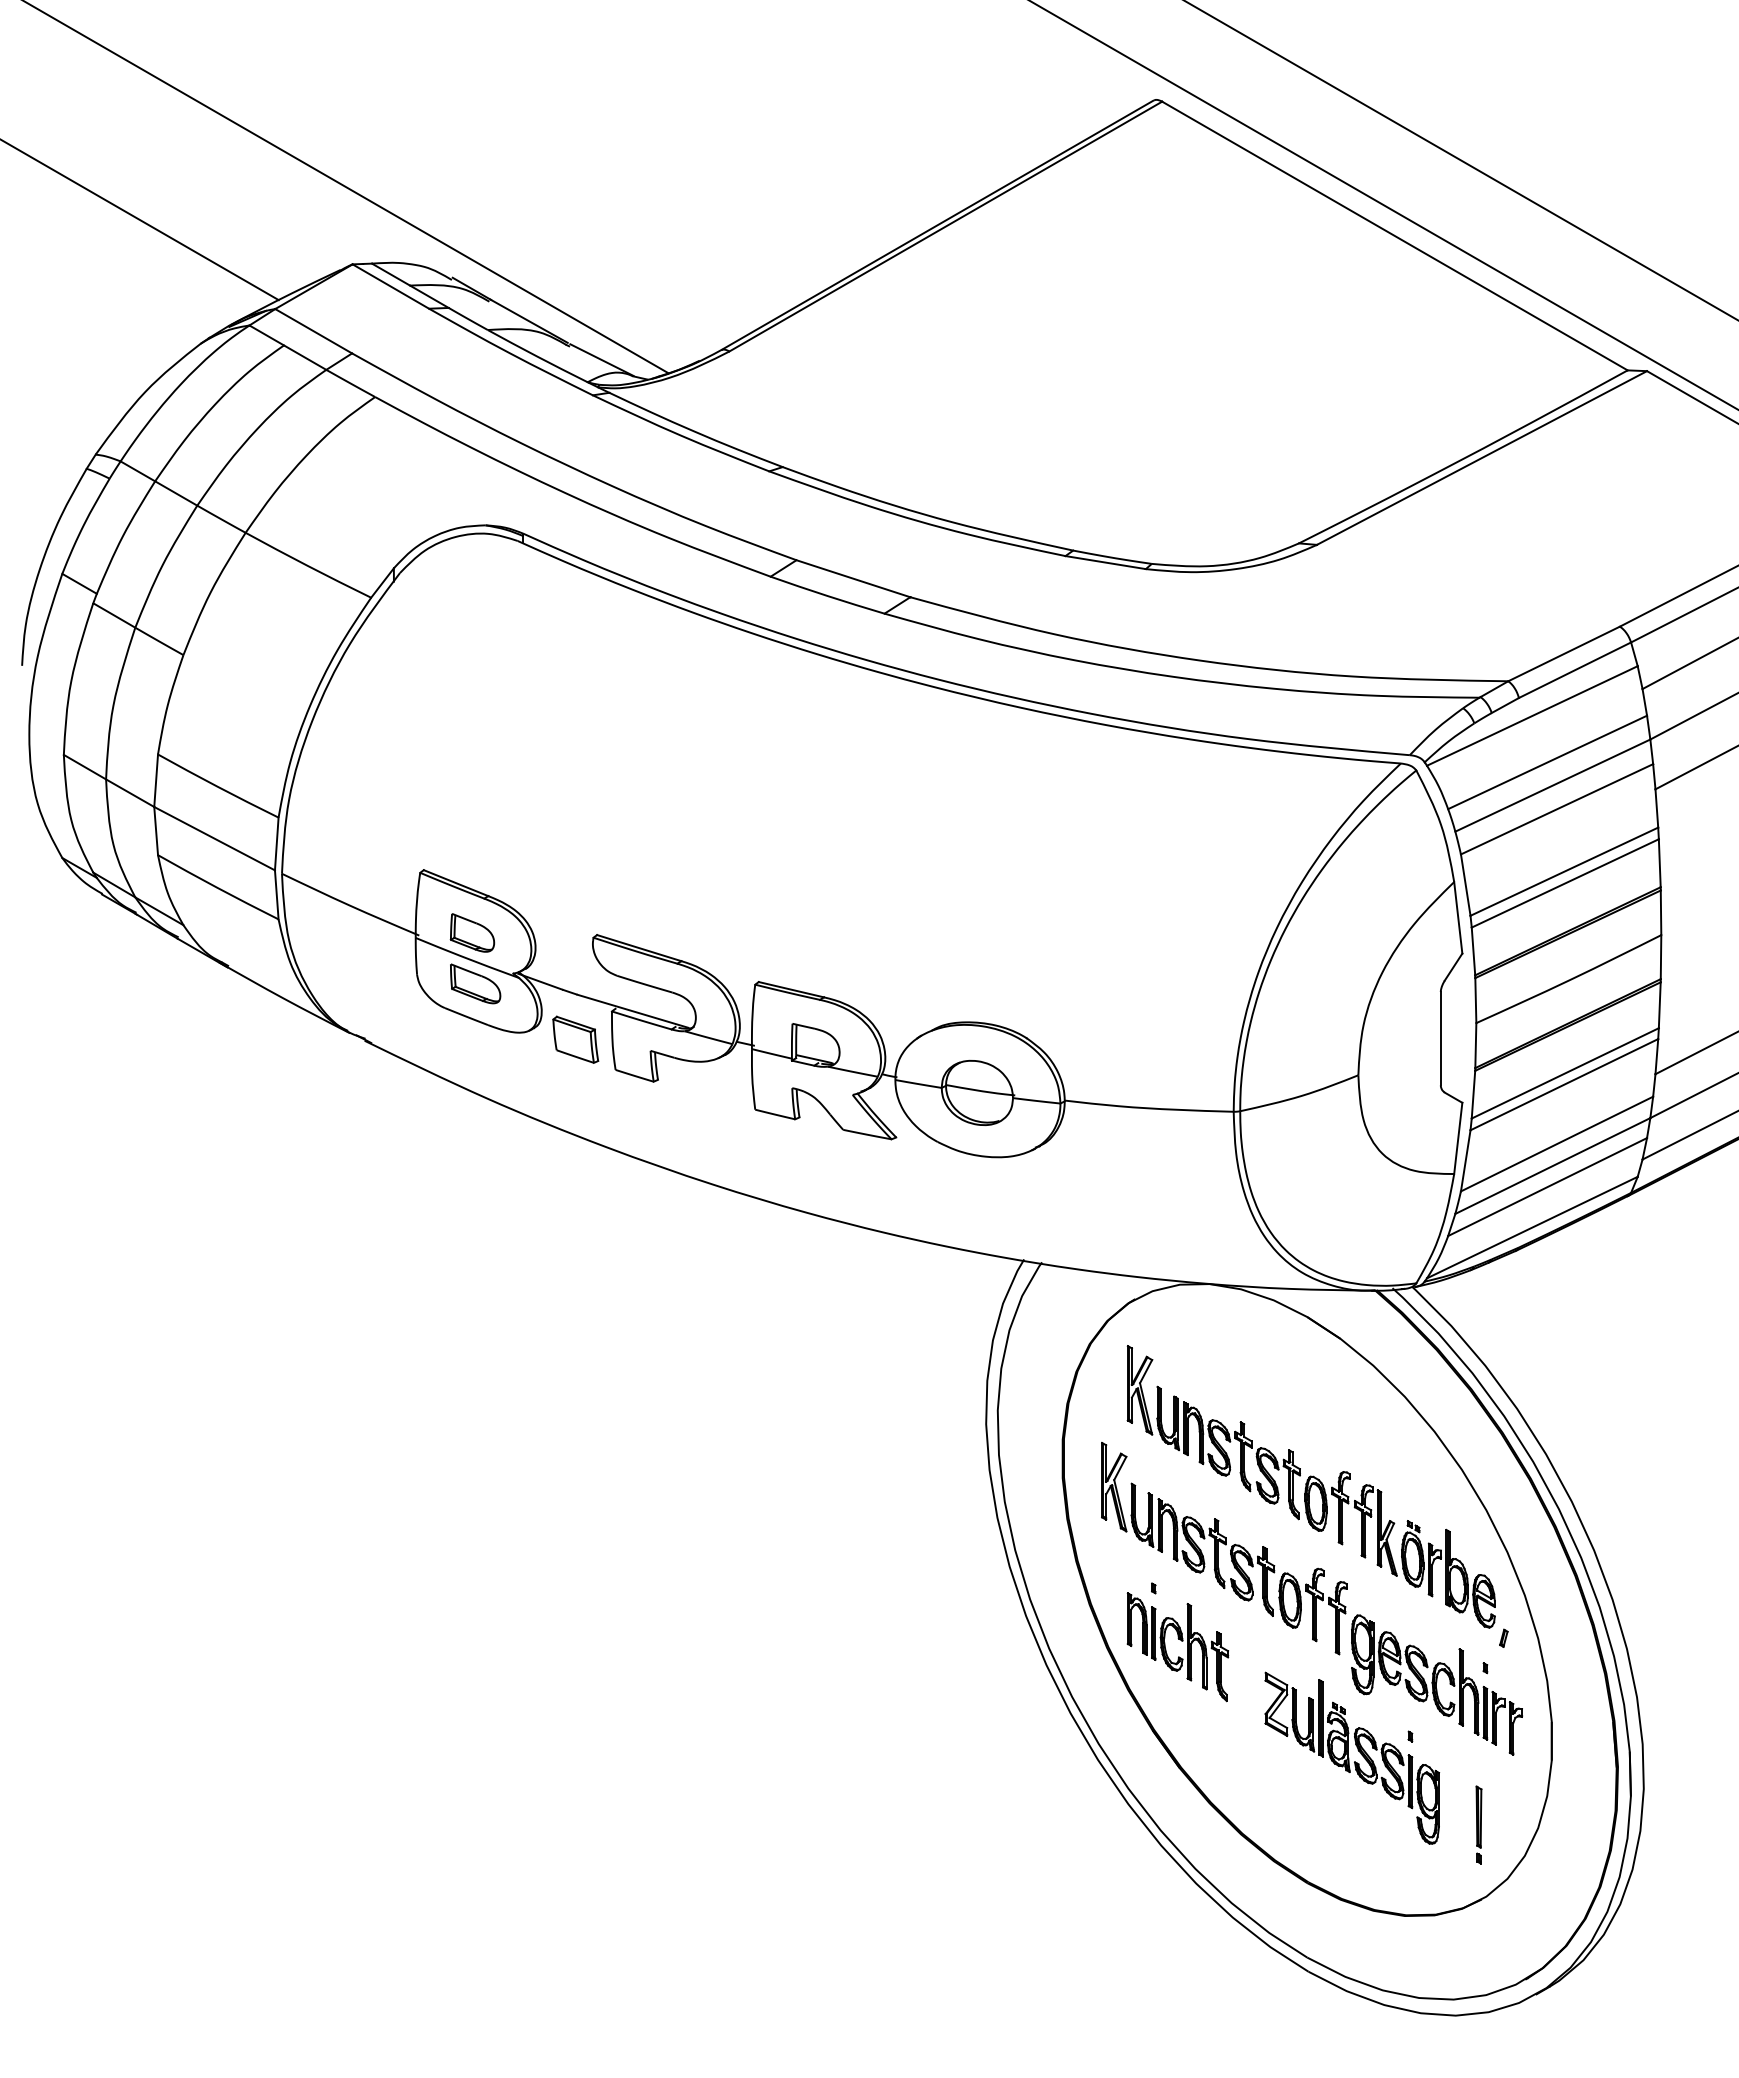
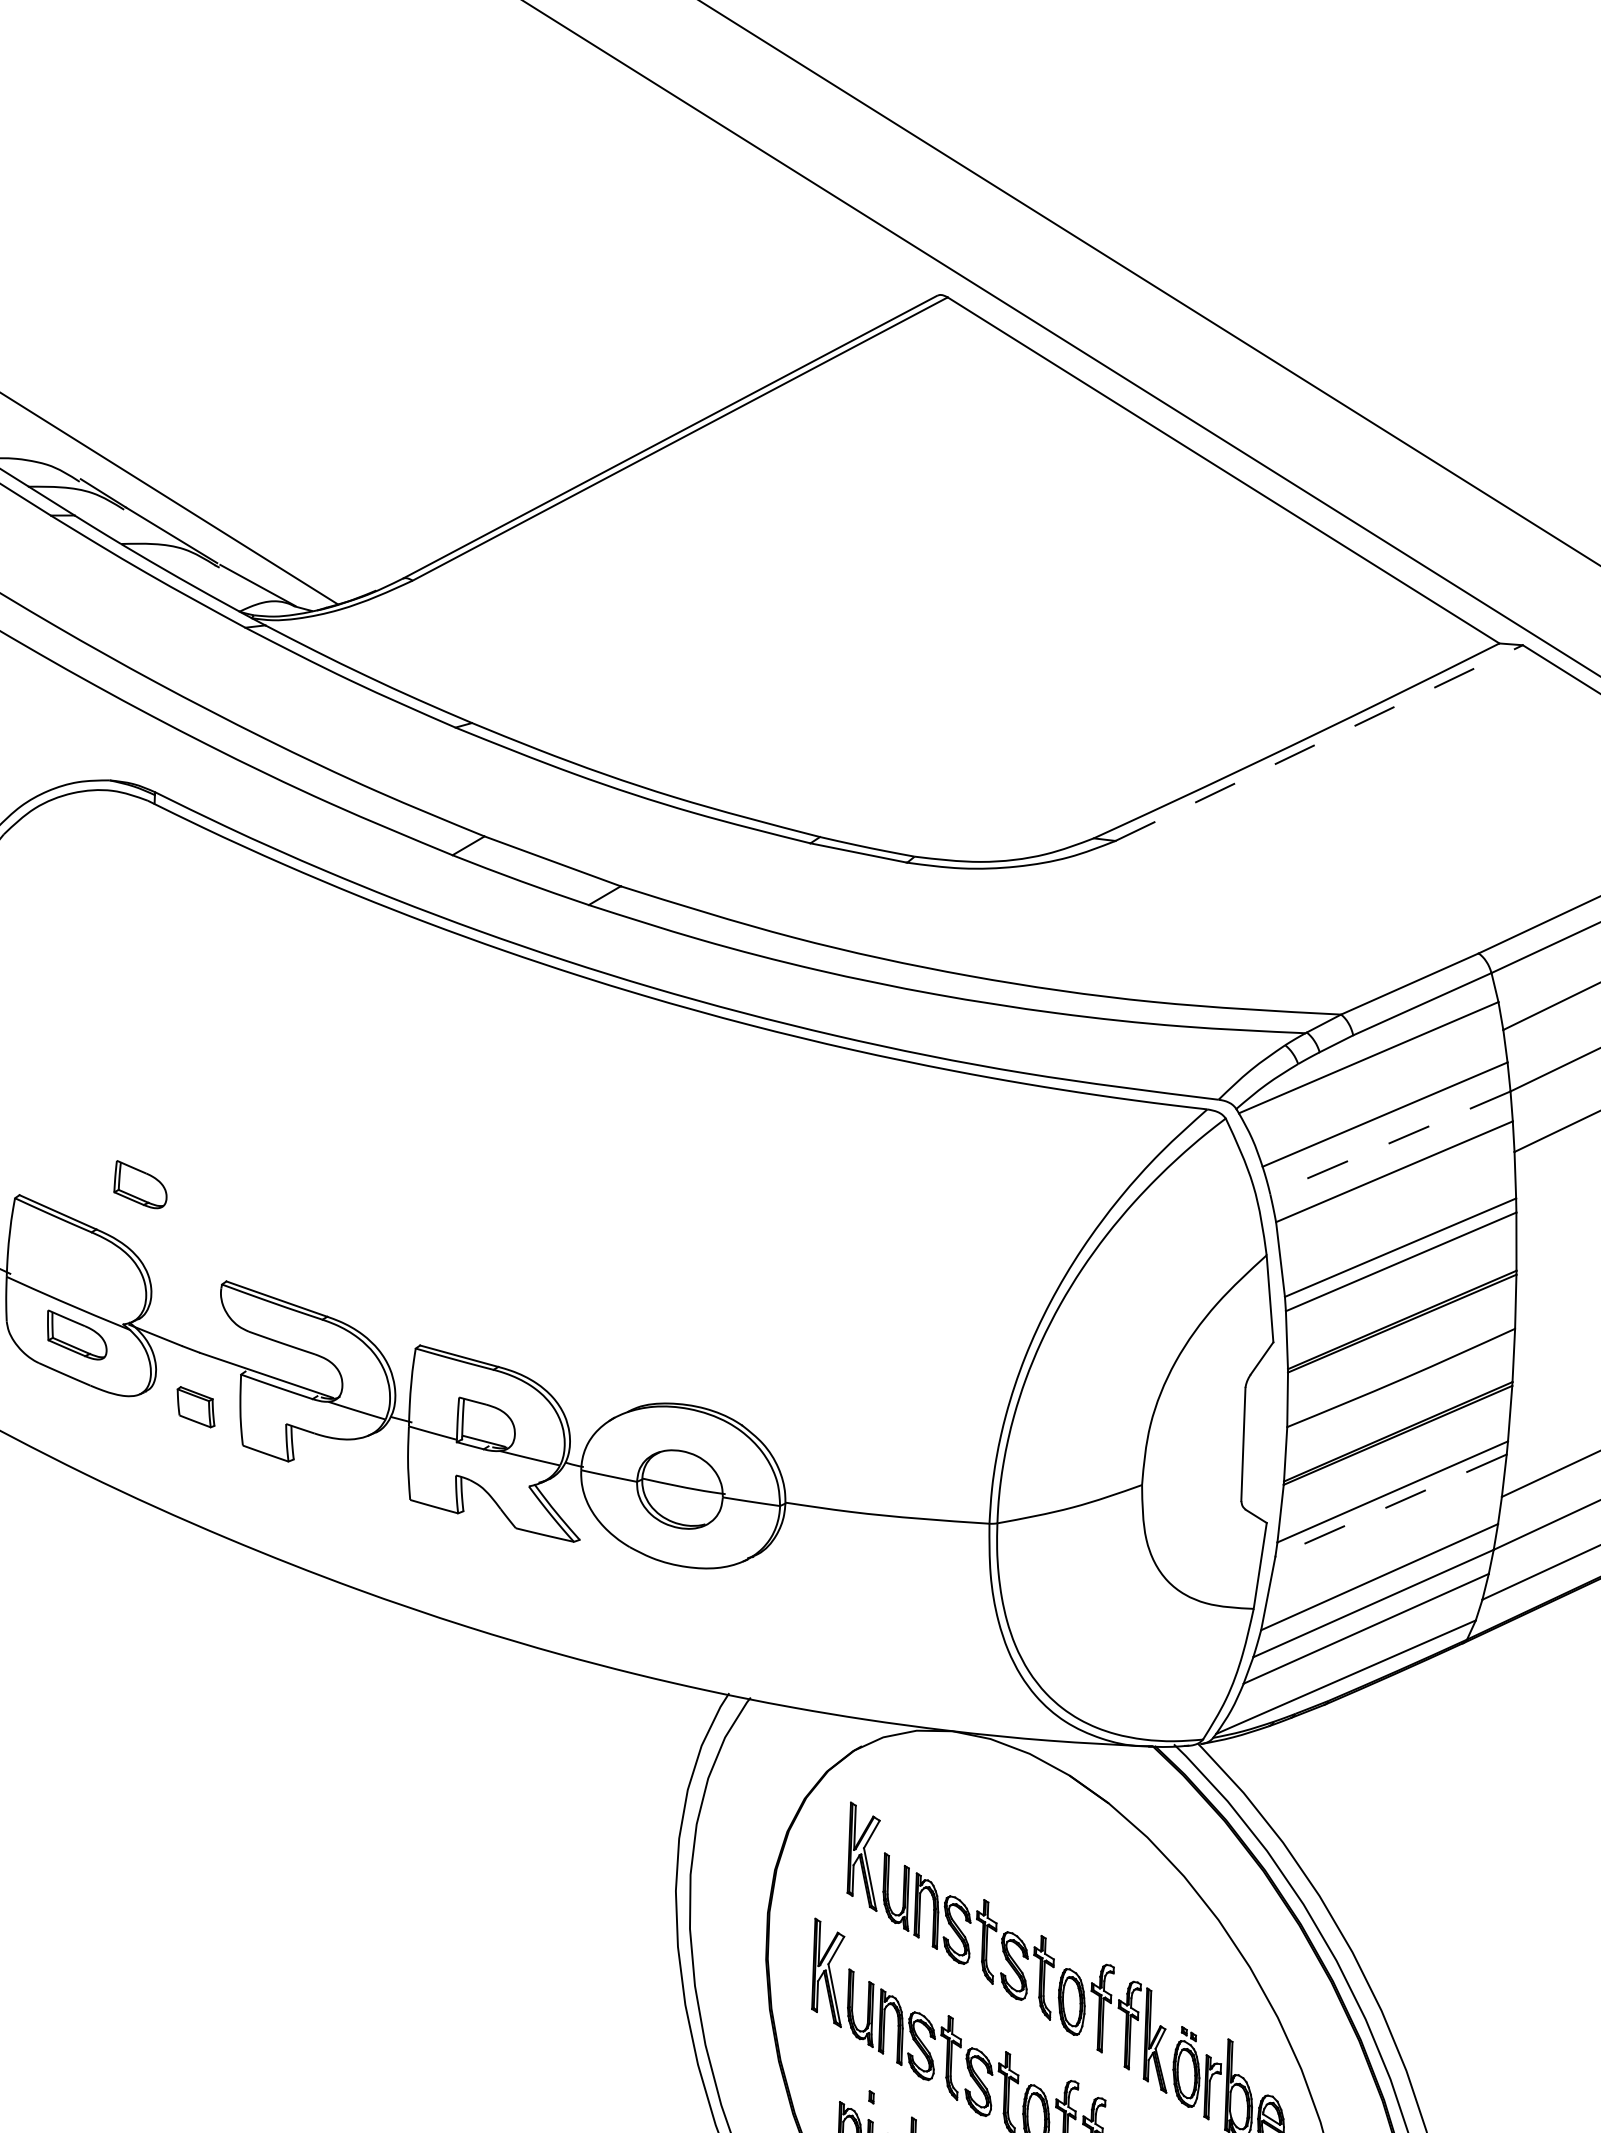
line: (1482, 457) -> (1319, 742), solid -> dashed
line: (1552, 785) -> (1390, 1142), solid -> dashed
part: (472, 932) -> (140, 1184), moved
part: (575, 1039) -> (195, 1406), size x0.7
line: (1563, 1084) -> (1390, 1505), solid -> dashed

